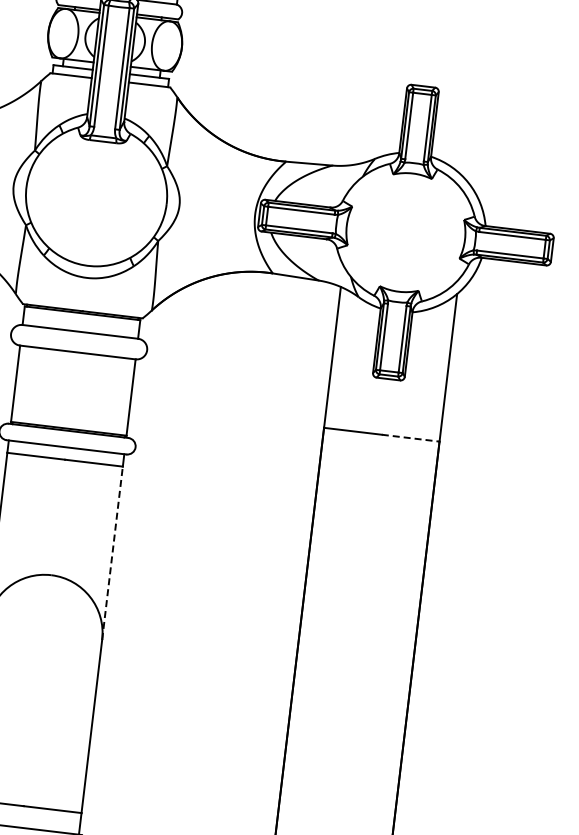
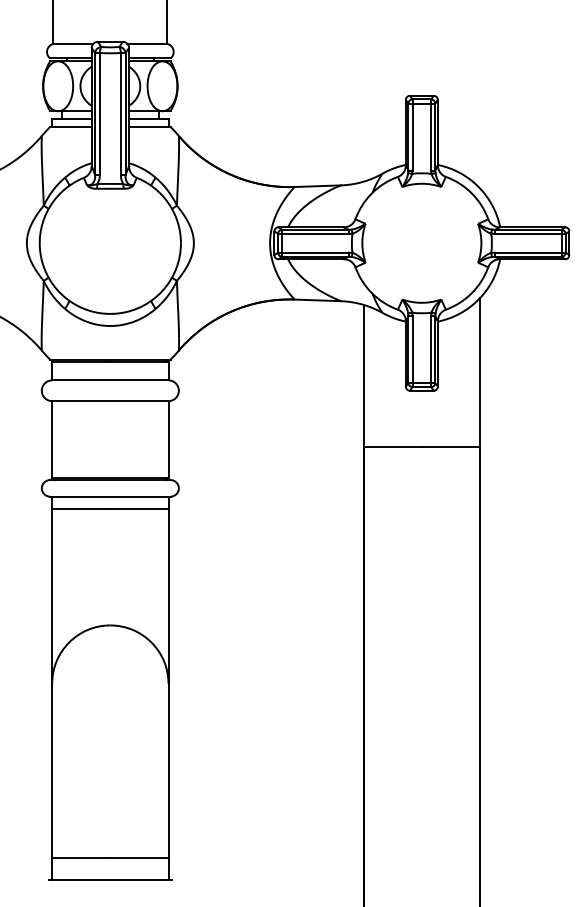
line: (411, 437) -> (451, 446), dashed -> solid
line: (112, 552) -> (168, 595), dashed -> solid

